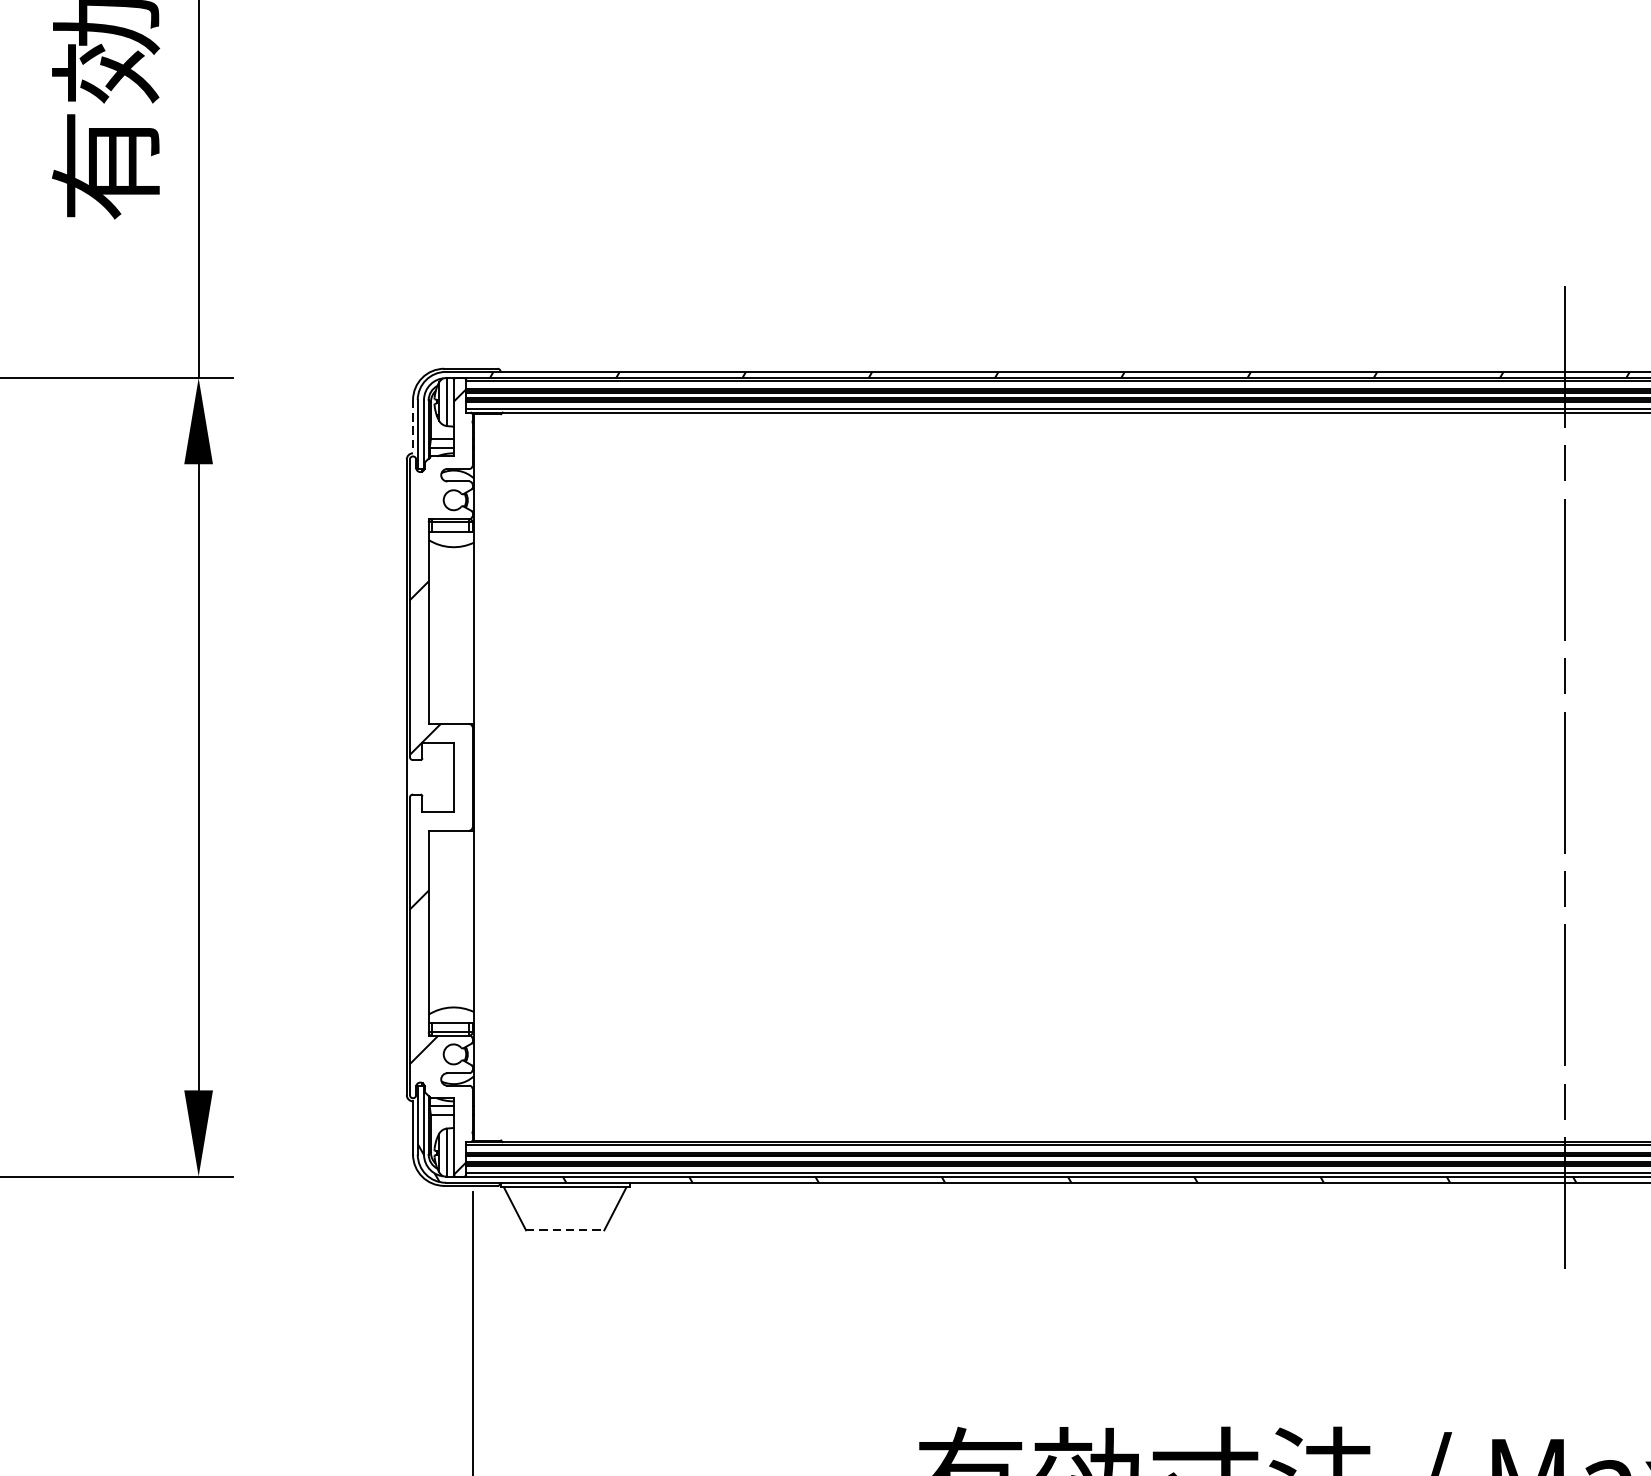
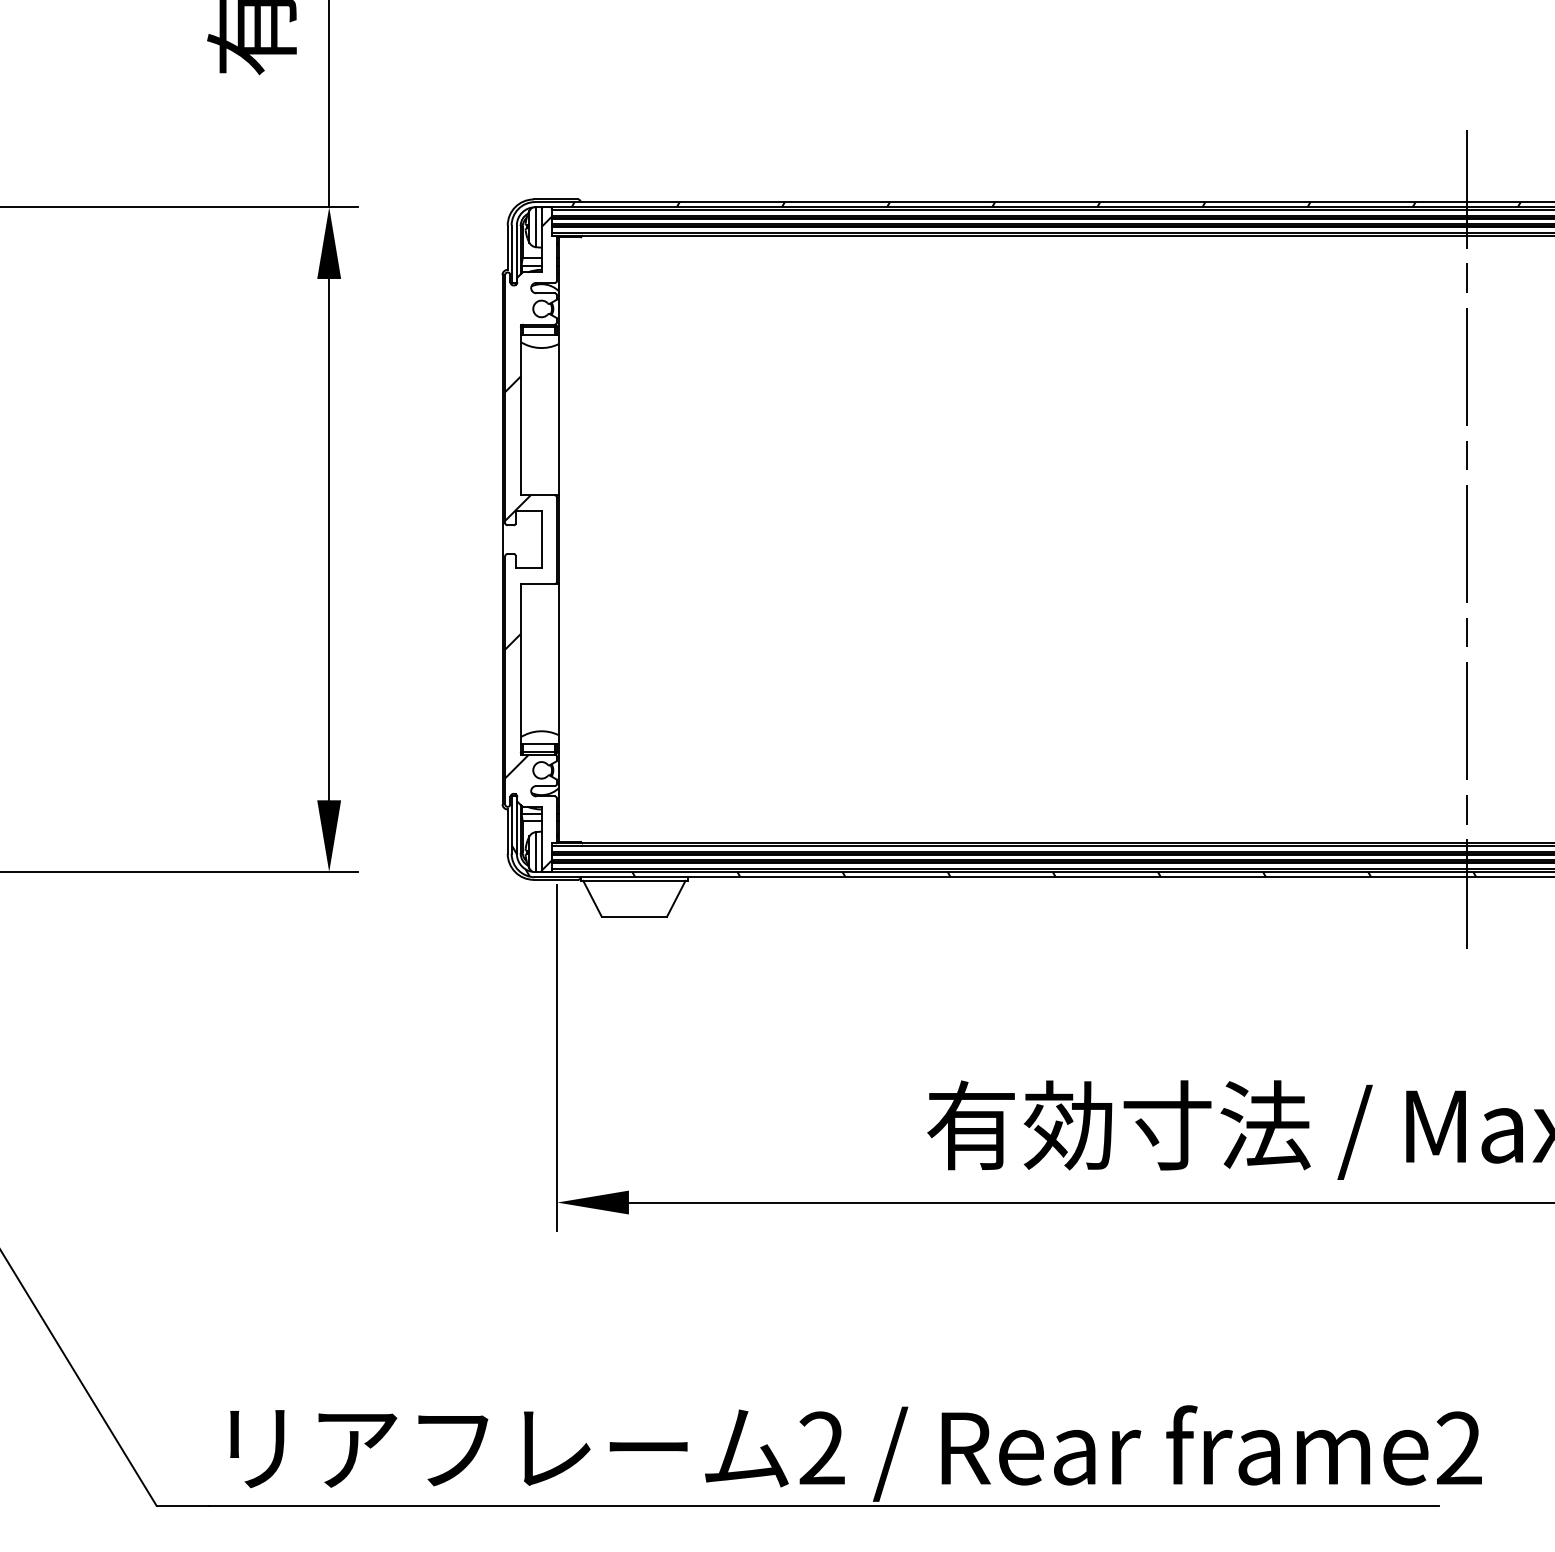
line: (412, 427) -> (507, 248), dashed -> solid
line: (565, 1229) -> (634, 916), dashed -> solid

